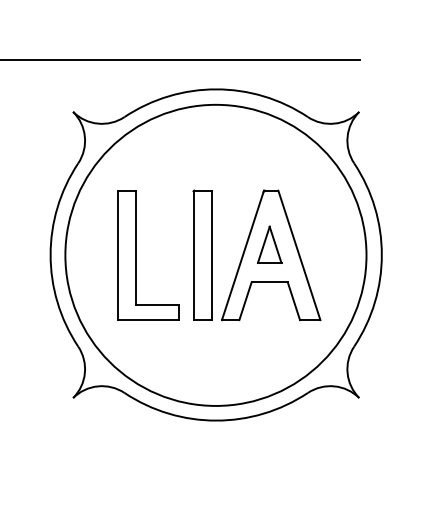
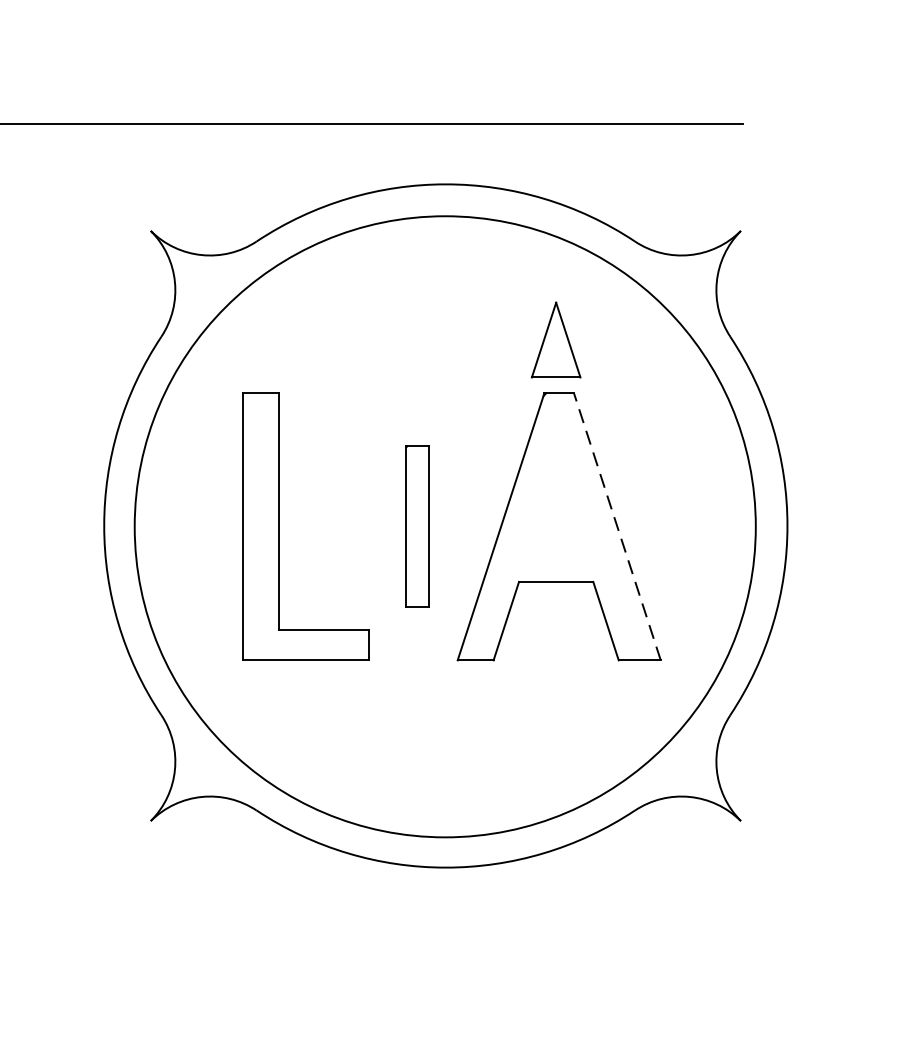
part: (269, 244) -> (555, 339), moved
part: (202, 254) -> (417, 524), size x0.6
line: (299, 254) -> (617, 524), solid -> dashed

